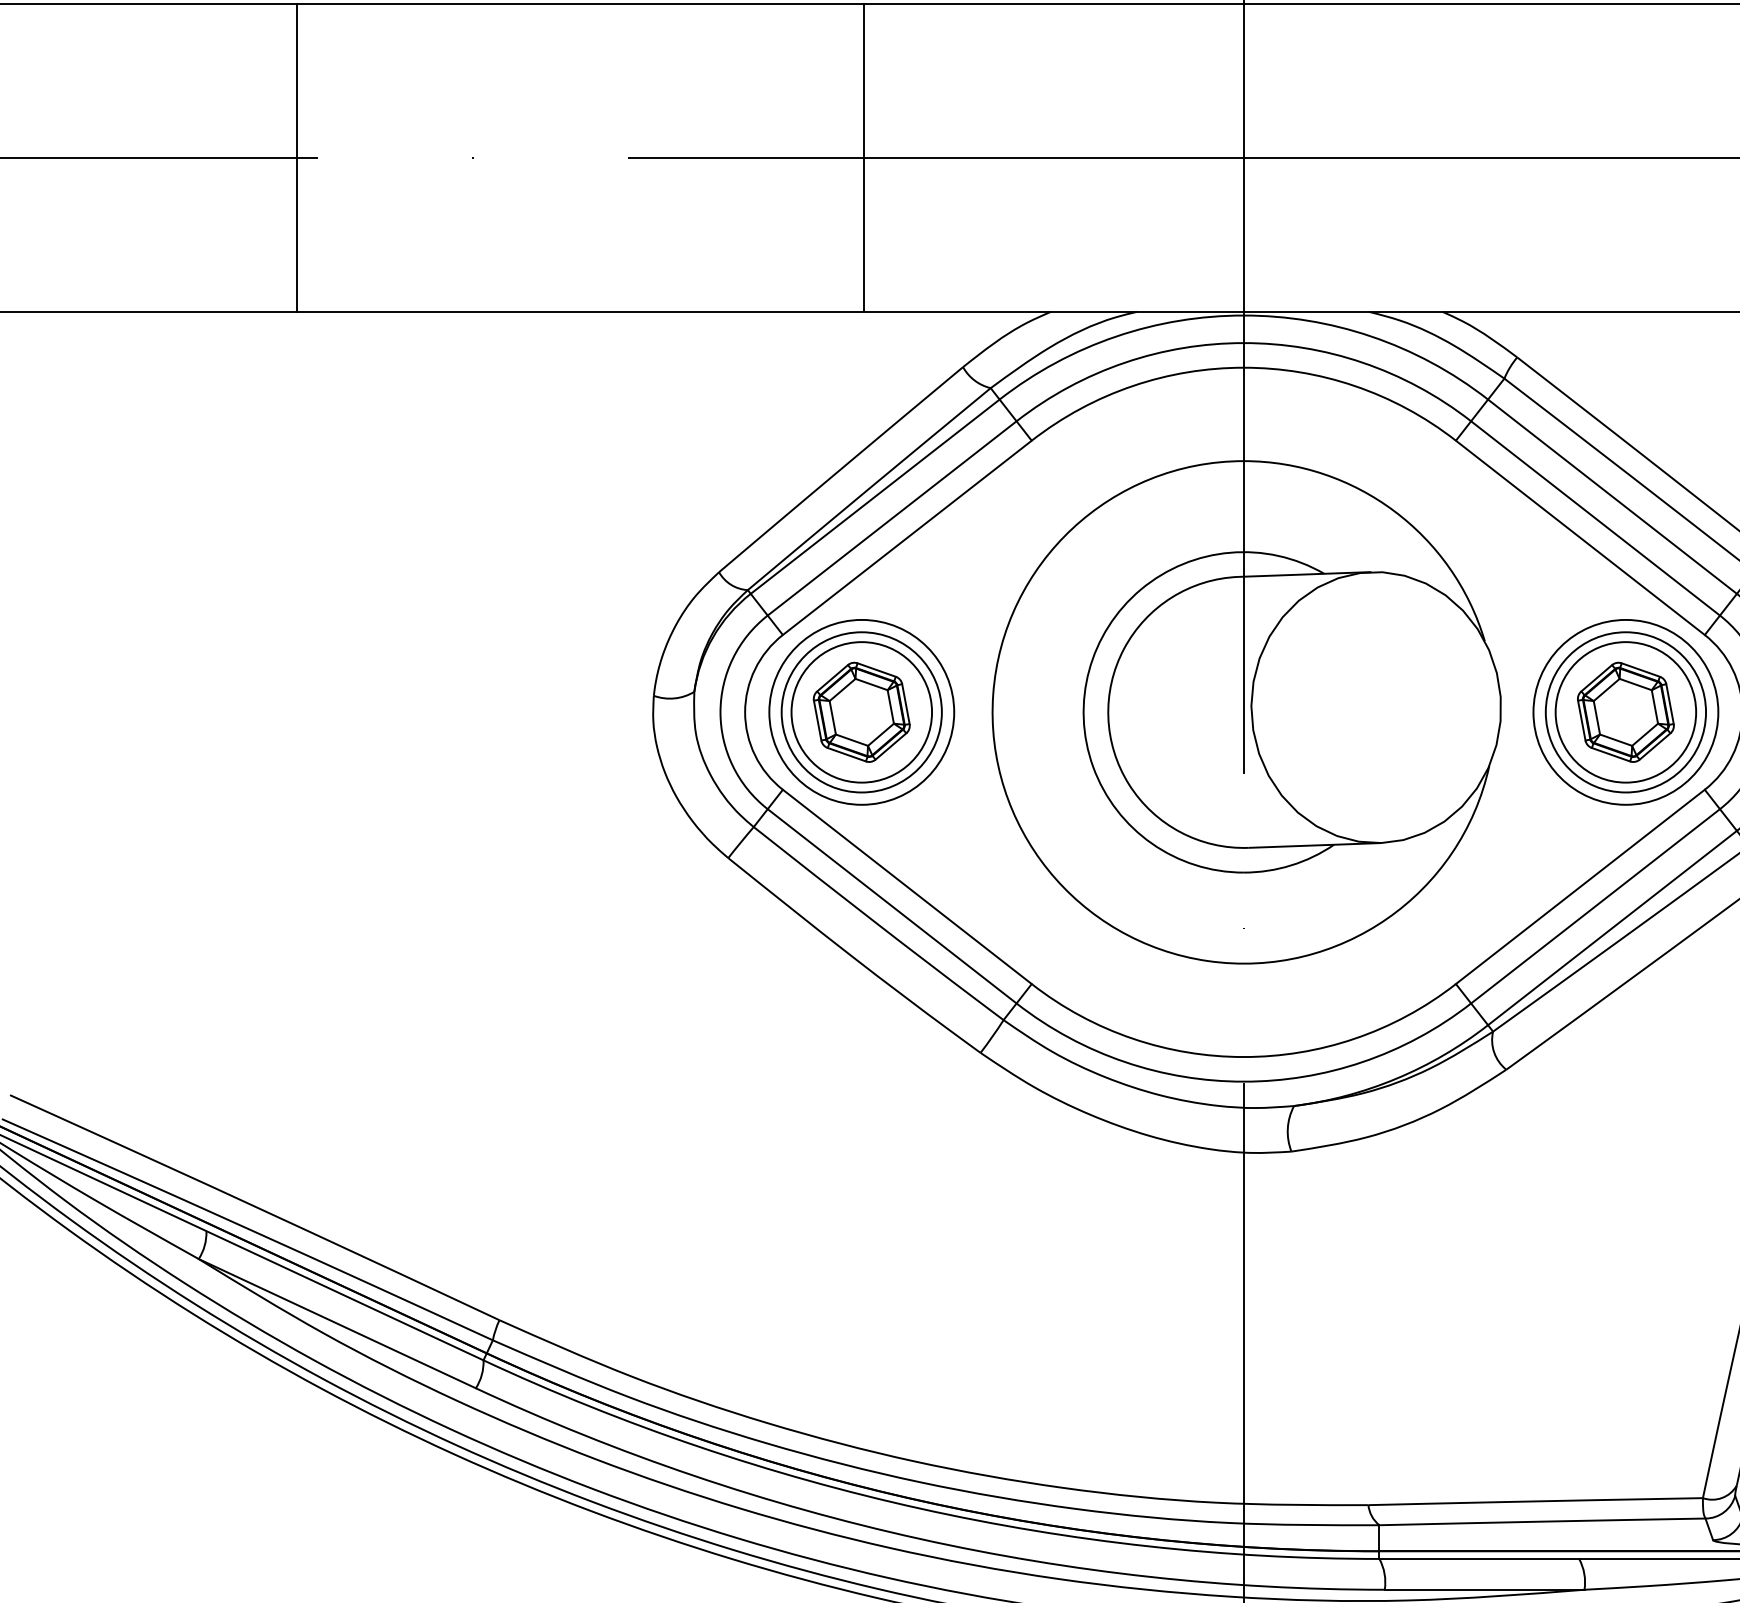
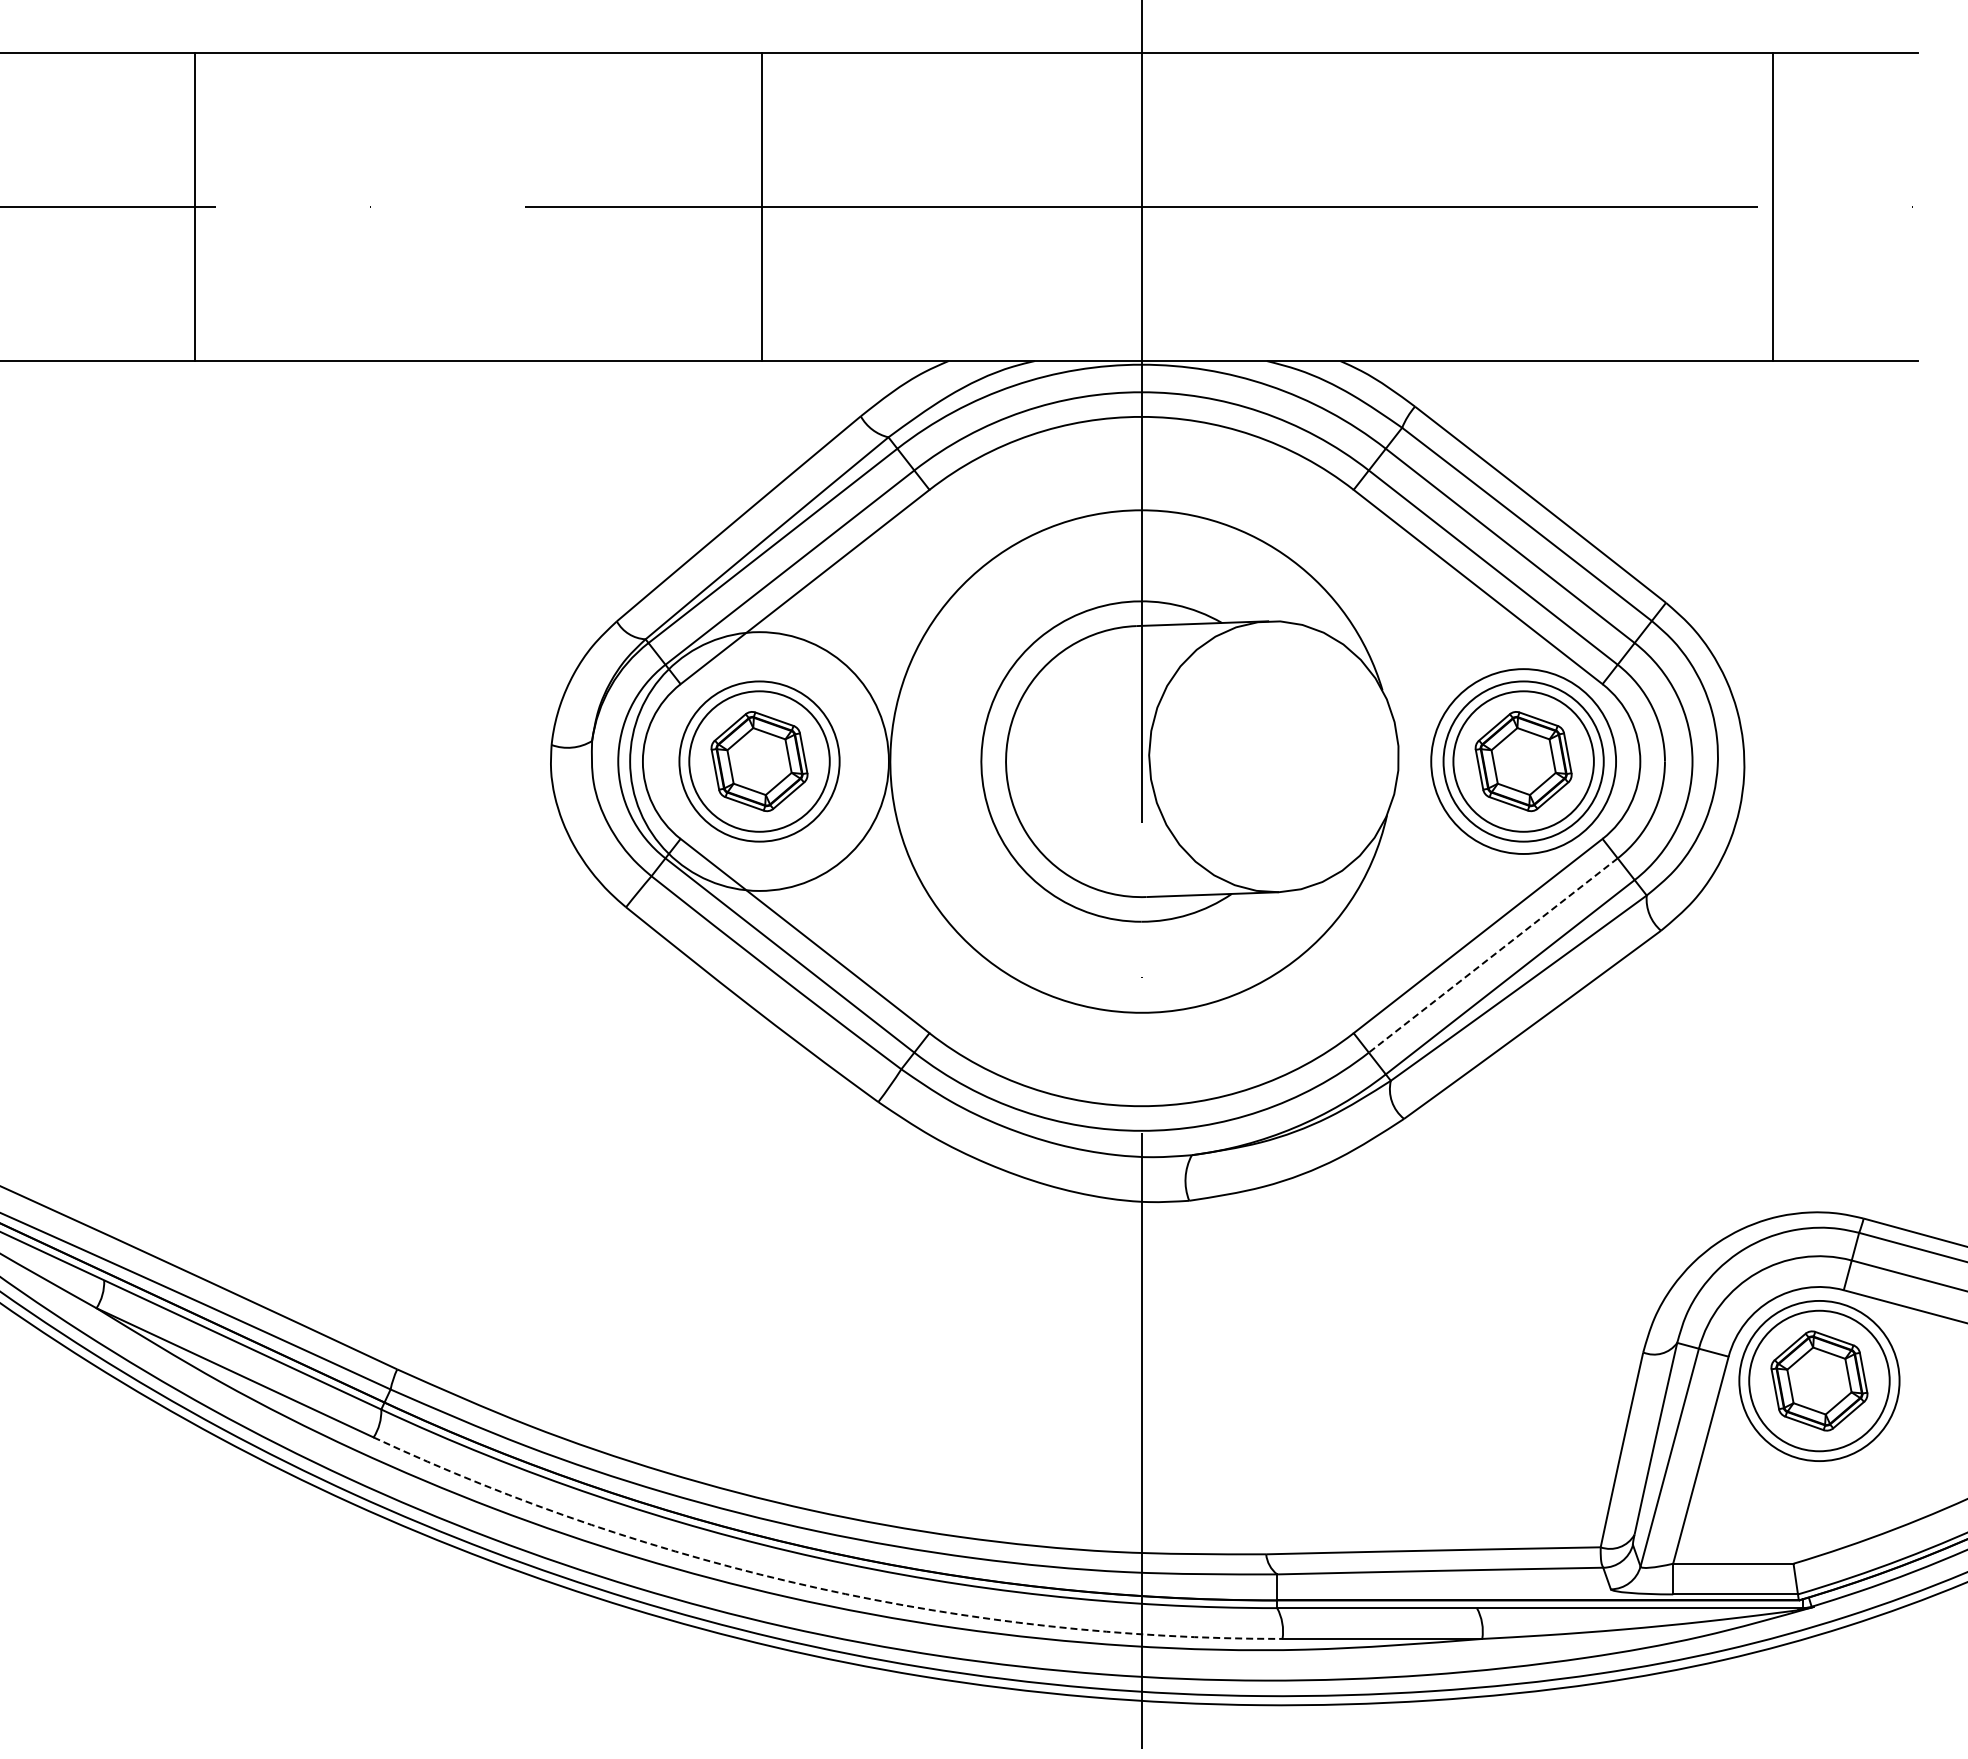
circle: (861, 712) -> (759, 761), size x1.4
line: (1595, 906) -> (1493, 955), solid -> dashed
arc: (919, 1538) -> (817, 1587), solid -> dashed

